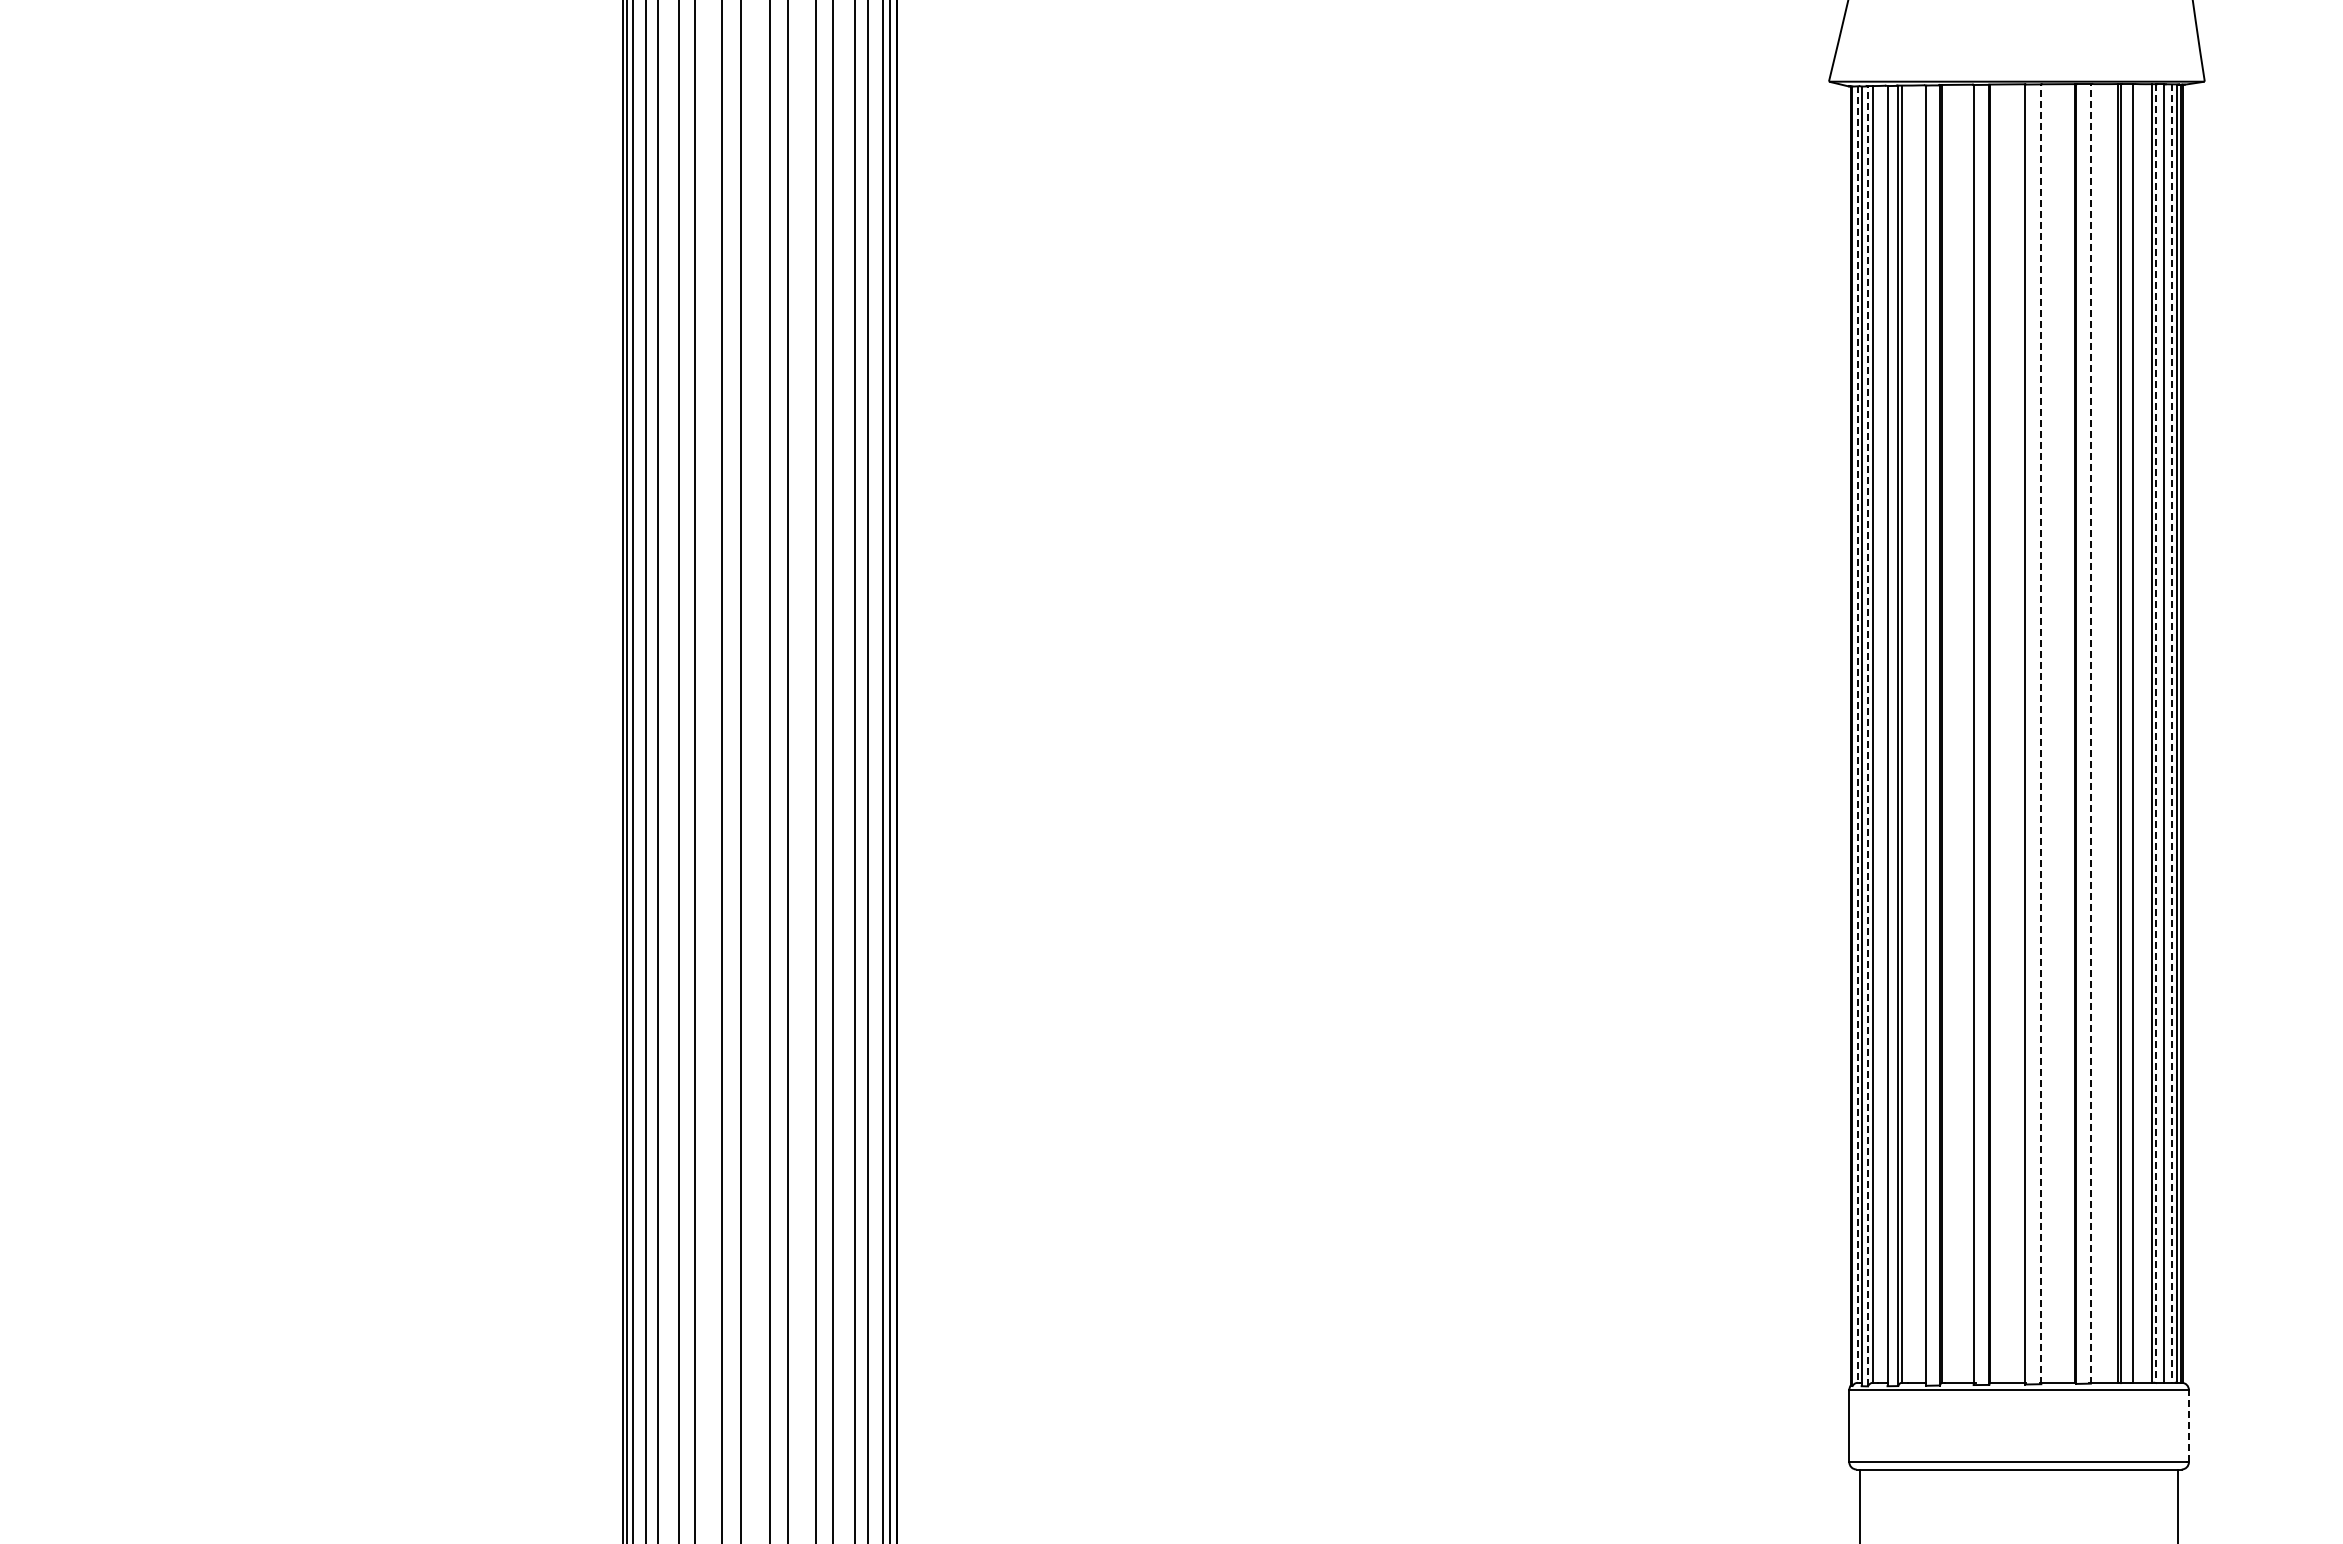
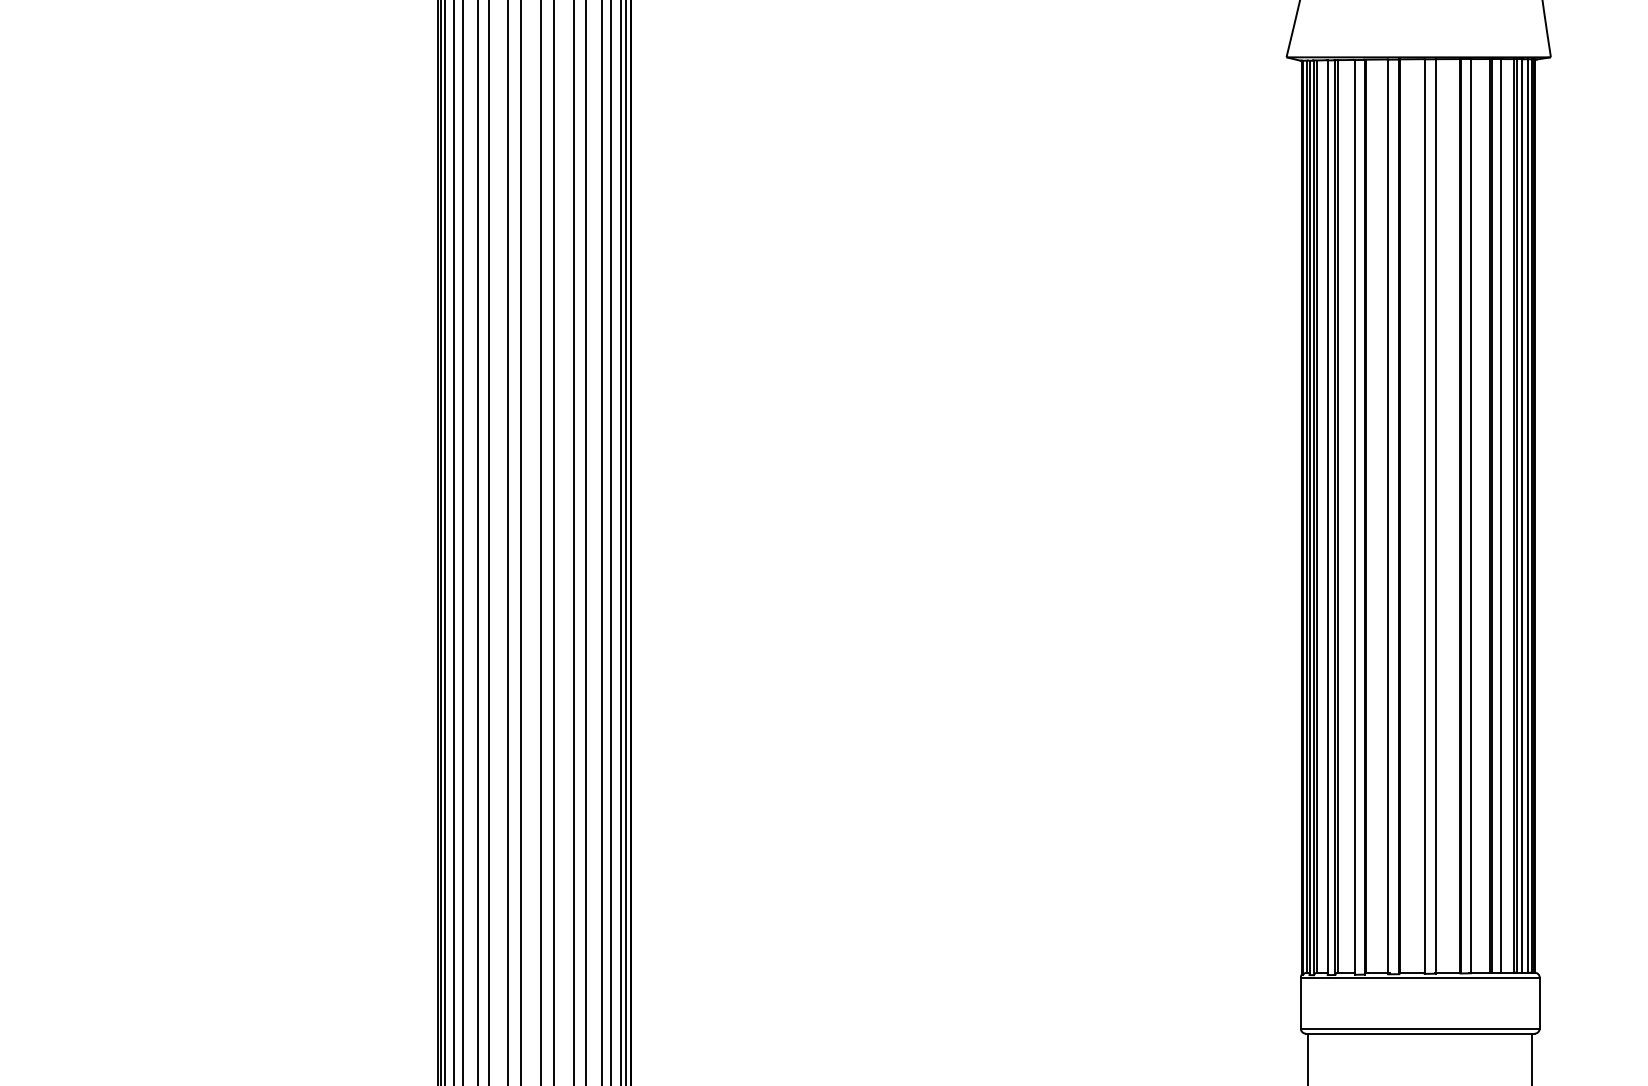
line: (2090, 733) -> (1470, 515), dashed -> solid
line: (2041, 734) -> (1436, 516), dashed -> solid
line: (2156, 734) -> (1516, 516), dashed -> solid
line: (2172, 734) -> (1528, 516), dashed -> solid
line: (1857, 735) -> (1306, 517), dashed -> solid
line: (1867, 736) -> (1313, 518), dashed -> solid
line: (2188, 1425) -> (1539, 1002), dashed -> solid

